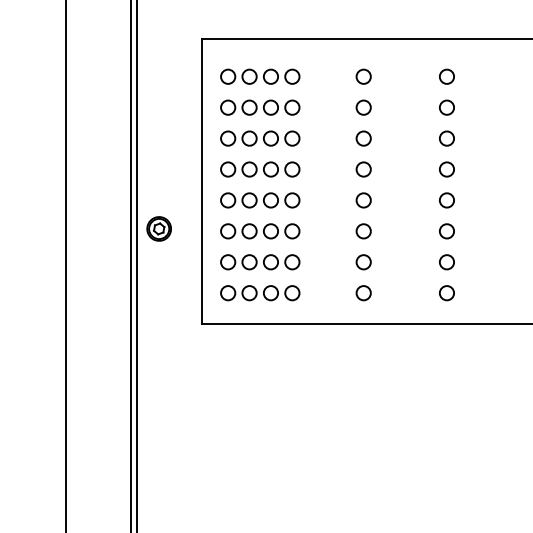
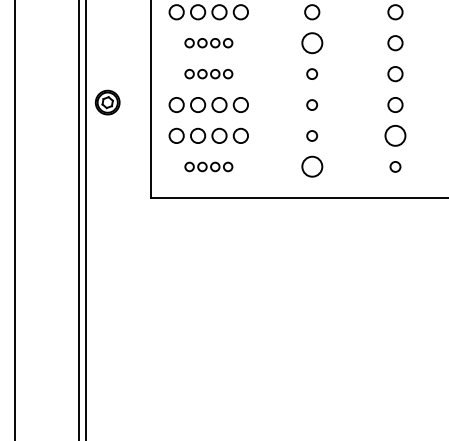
part: (260, 169) -> (209, 43), size x0.6
circle: (363, 169) -> (312, 43), size x1.4
part: (260, 200) -> (209, 74), size x0.6
circle: (363, 200) -> (312, 74), size x0.7
circle: (363, 231) -> (312, 105), size x0.7
circle: (363, 262) -> (312, 136), size x0.7
circle: (446, 262) -> (395, 136), size x1.4
part: (260, 293) -> (209, 167), size x0.6
circle: (363, 293) -> (312, 167), size x1.4
circle: (446, 293) -> (395, 167), size x0.7

